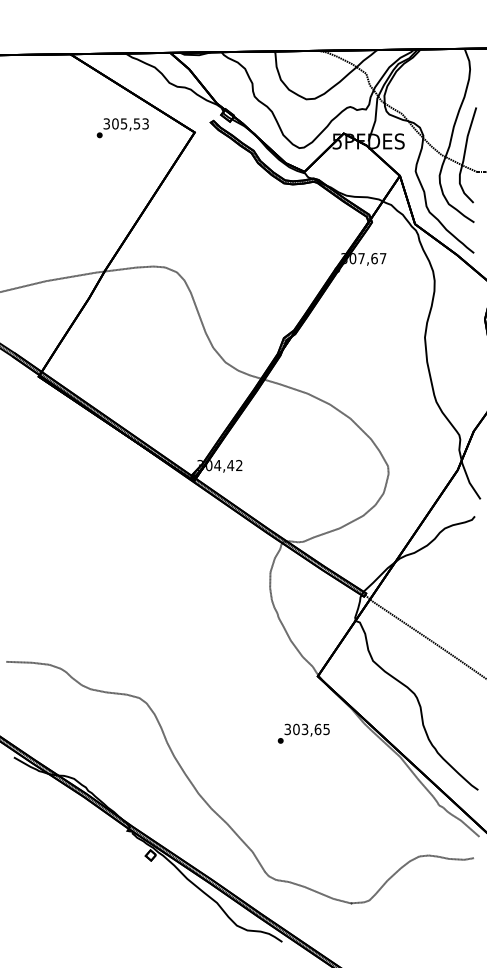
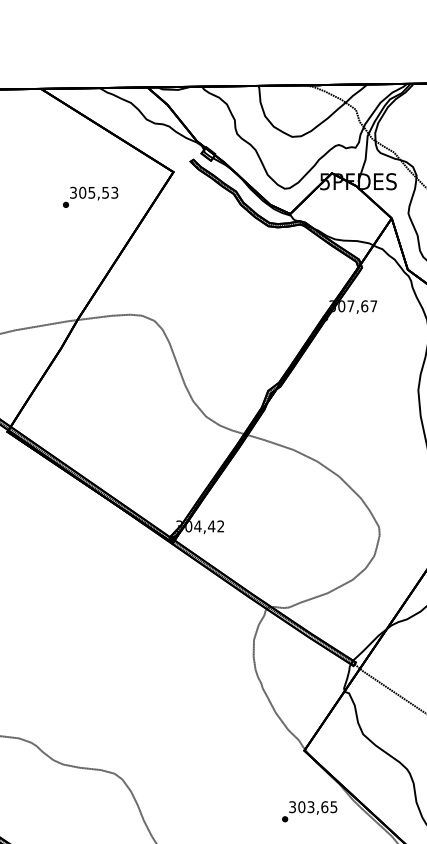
text: (122, 128) -> (90, 197), moved
text: (303, 733) -> (309, 811), moved

